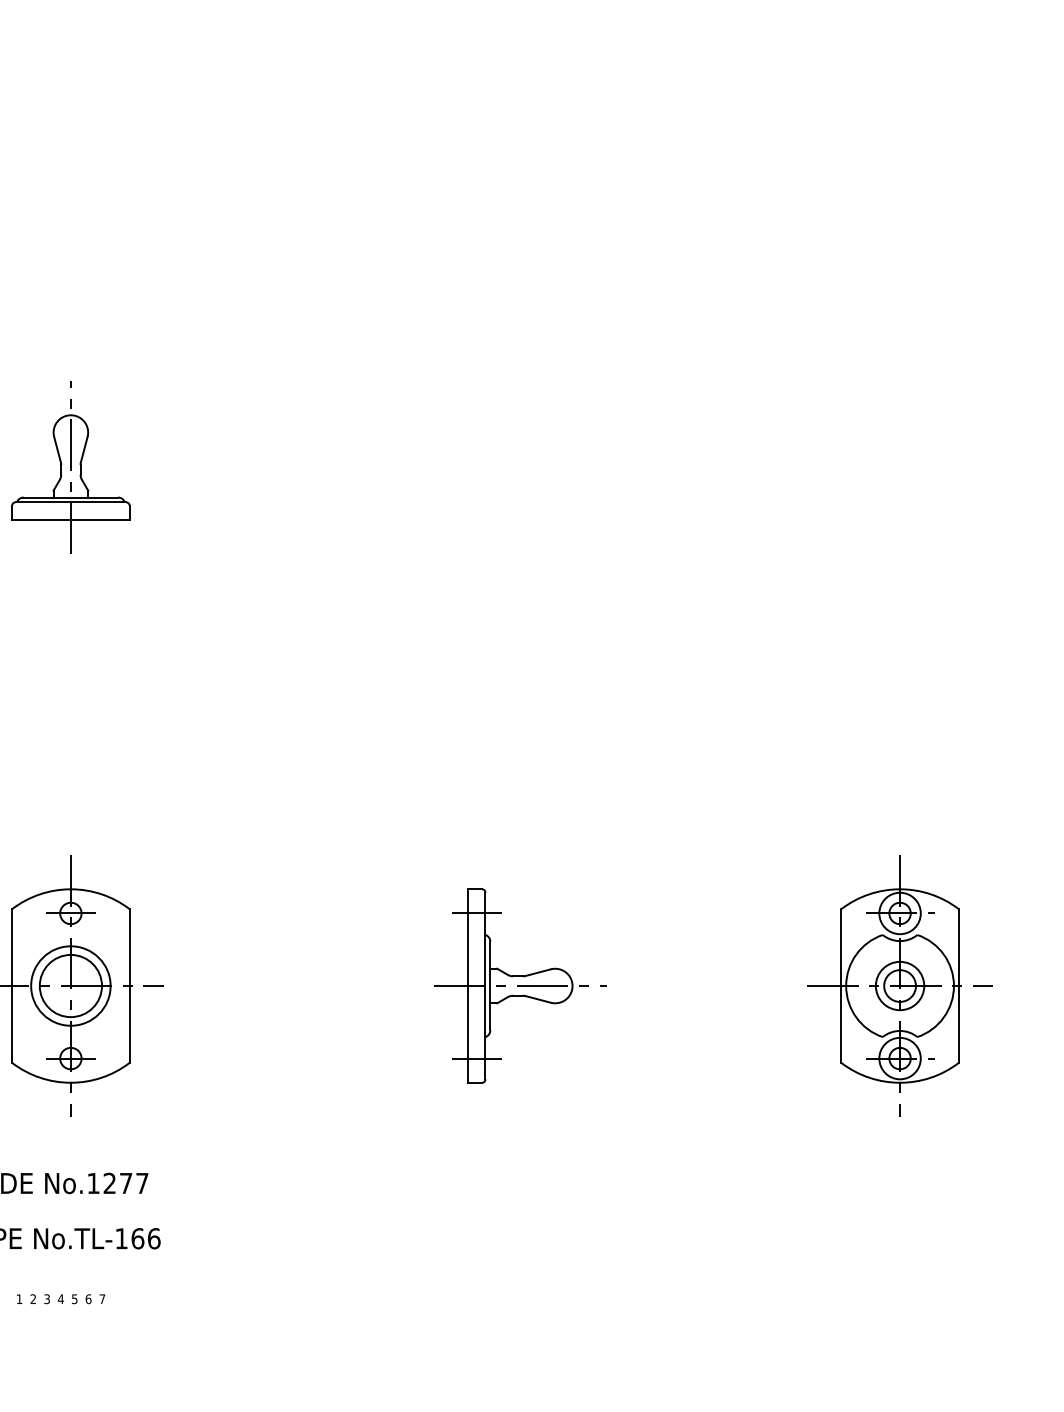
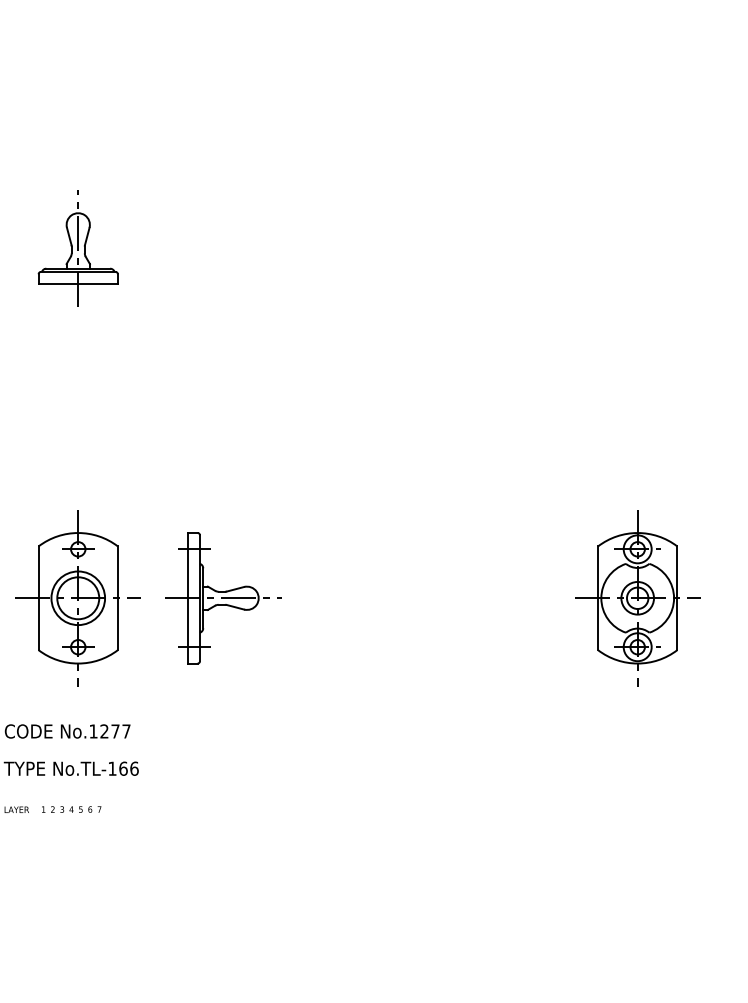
part: (520, 986) -> (223, 598), moved

